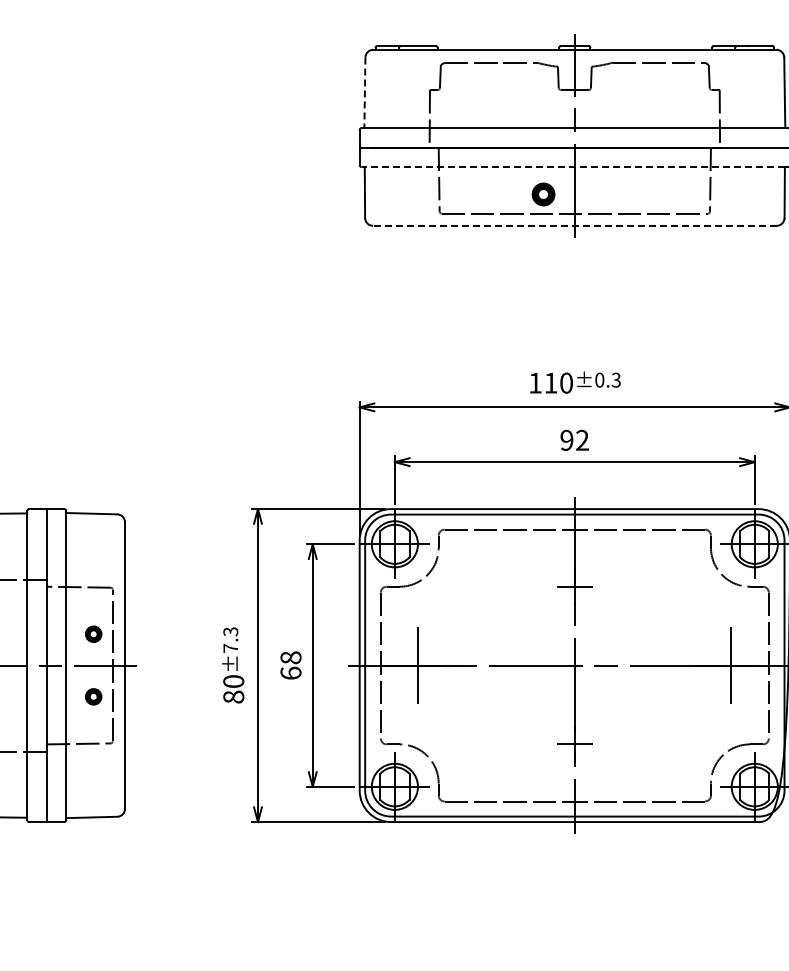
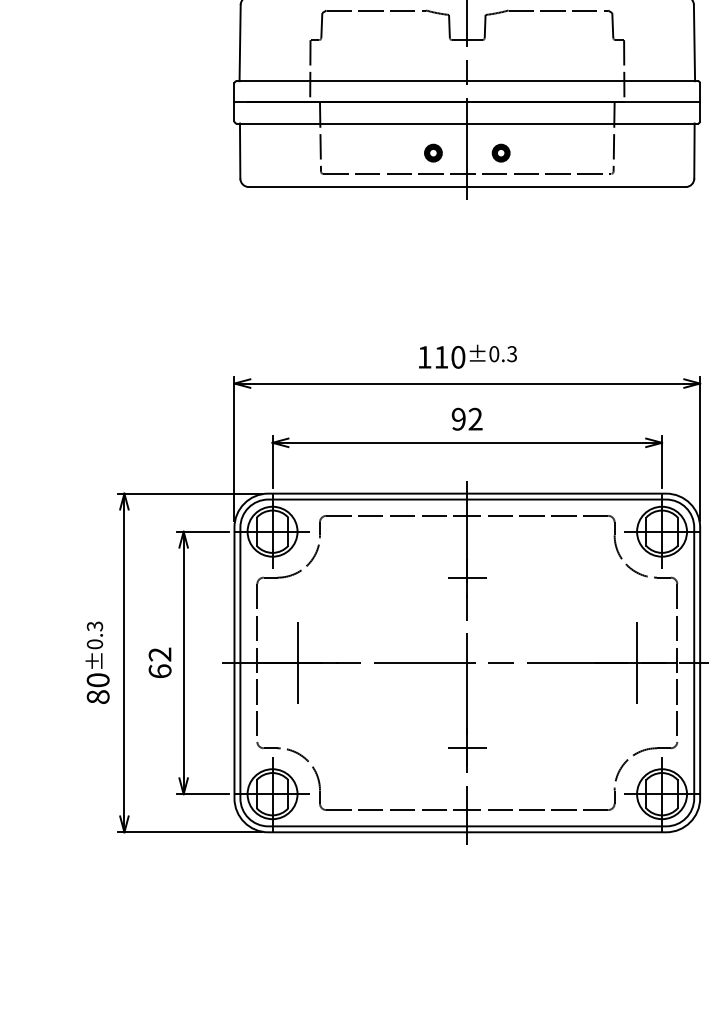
line: (364, 93) -> (239, 43), dashed -> solid
line: (573, 167) -> (465, 123), dashed -> solid
part: (543, 194) -> (433, 153), size x0.71
part: (605, 194) -> (500, 153), added
line: (574, 225) -> (466, 186), dashed -> solid
text: (230, 647) -> (94, 643), ±7.3 -> ±0.3
text: (290, 657) -> (159, 654), 68 -> 62

